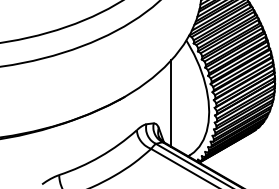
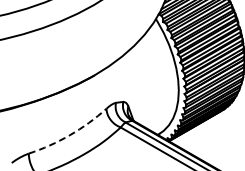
line: (171, 103) -> (141, 82), removed
arc: (100, 156) -> (70, 135), solid -> dashed

